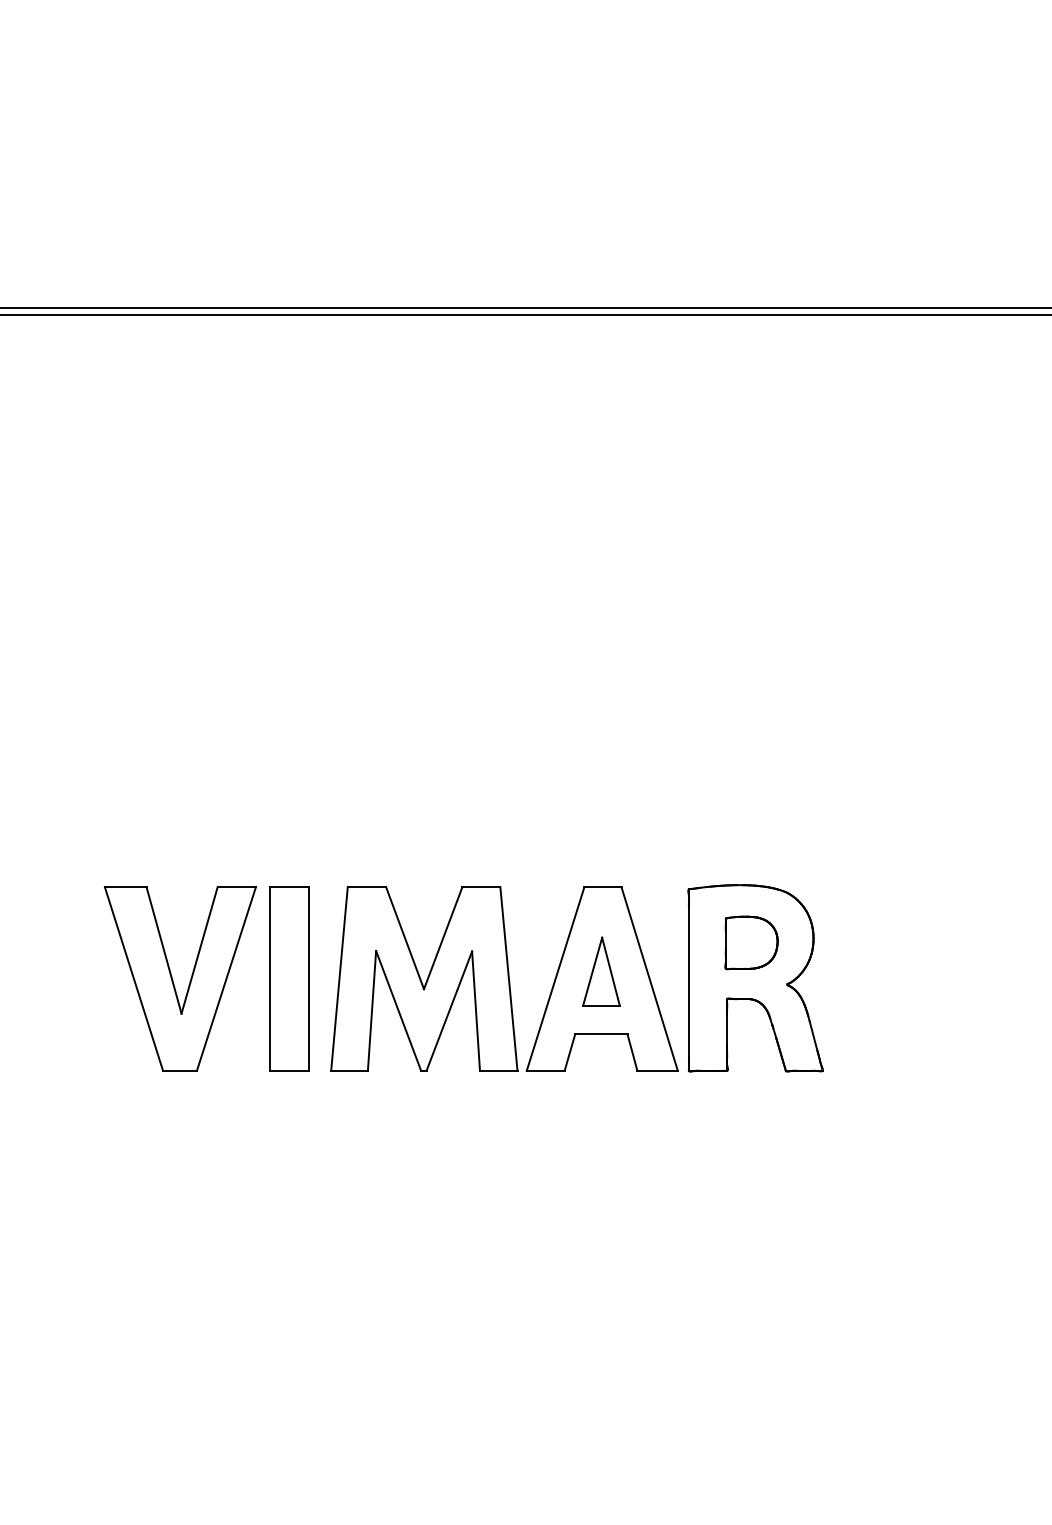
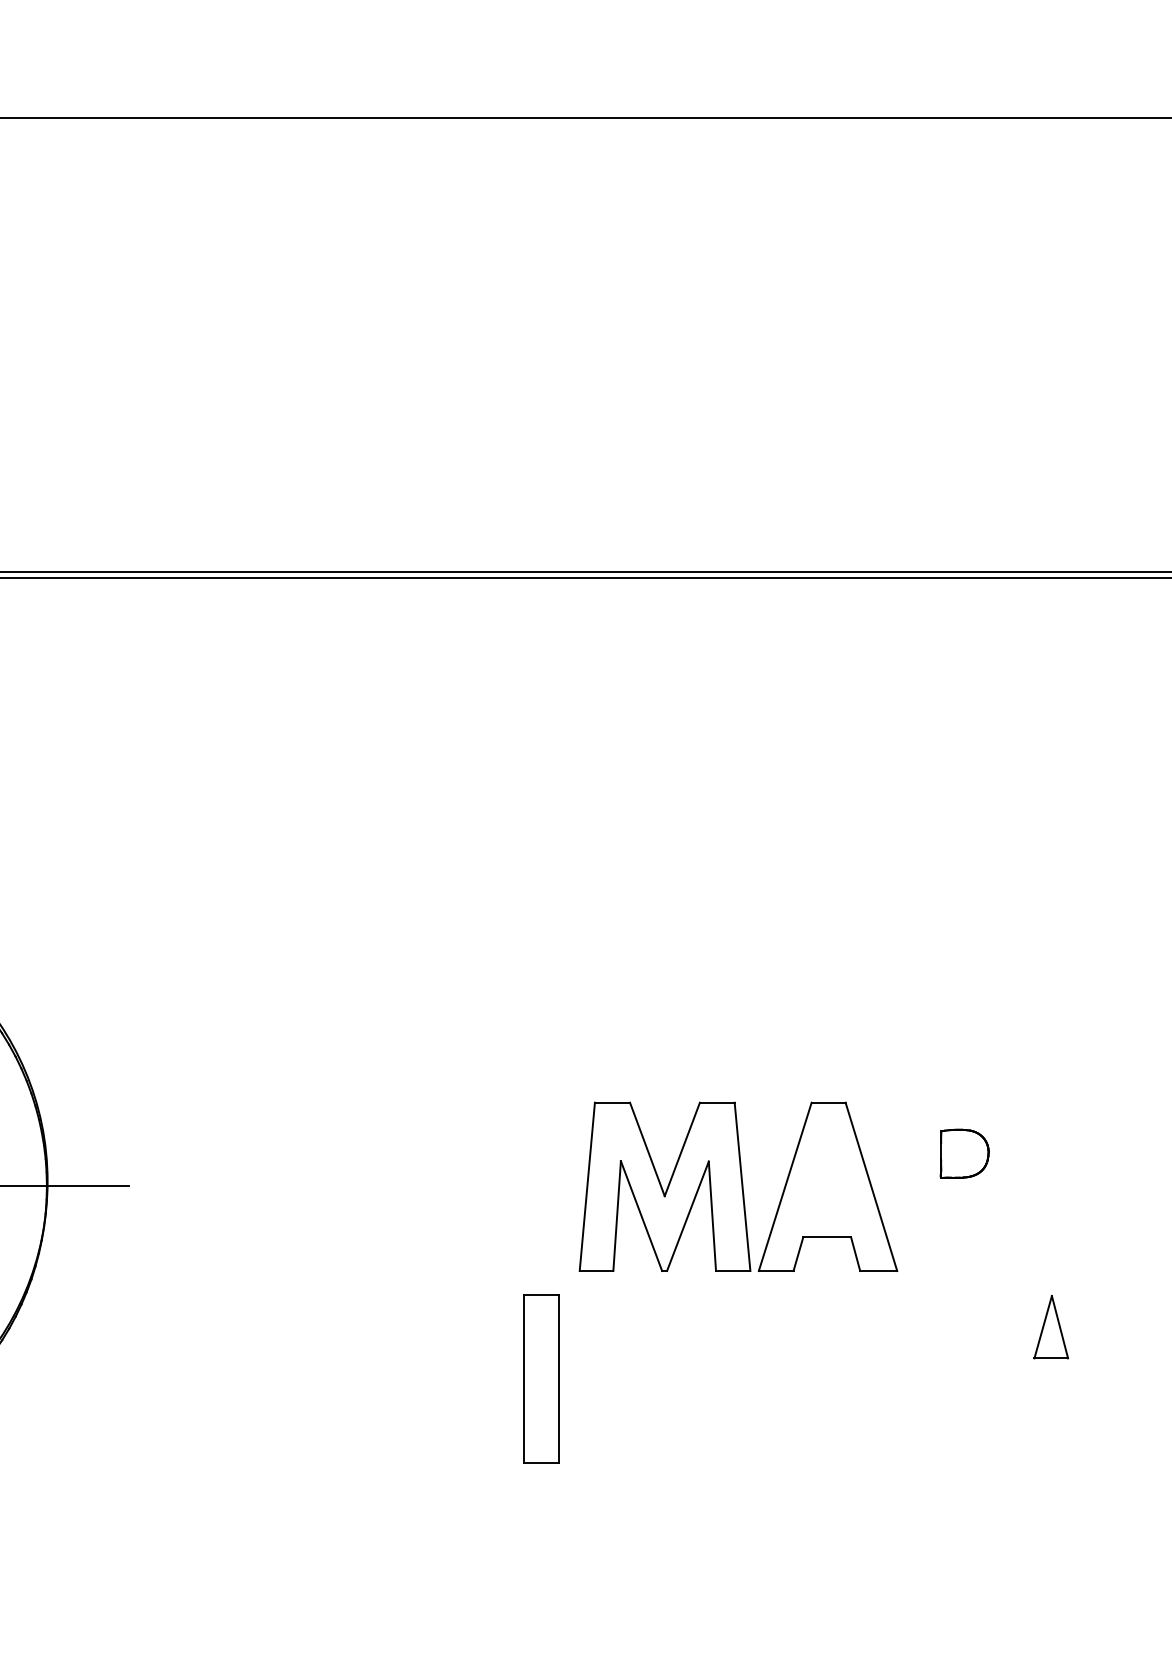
part: (601, 972) -> (1051, 1327), moved
part: (754, 977) -> (967, 1185), removed
part: (289, 978) -> (541, 1378), moved
part: (173, 980) -> (435, 1188), removed

